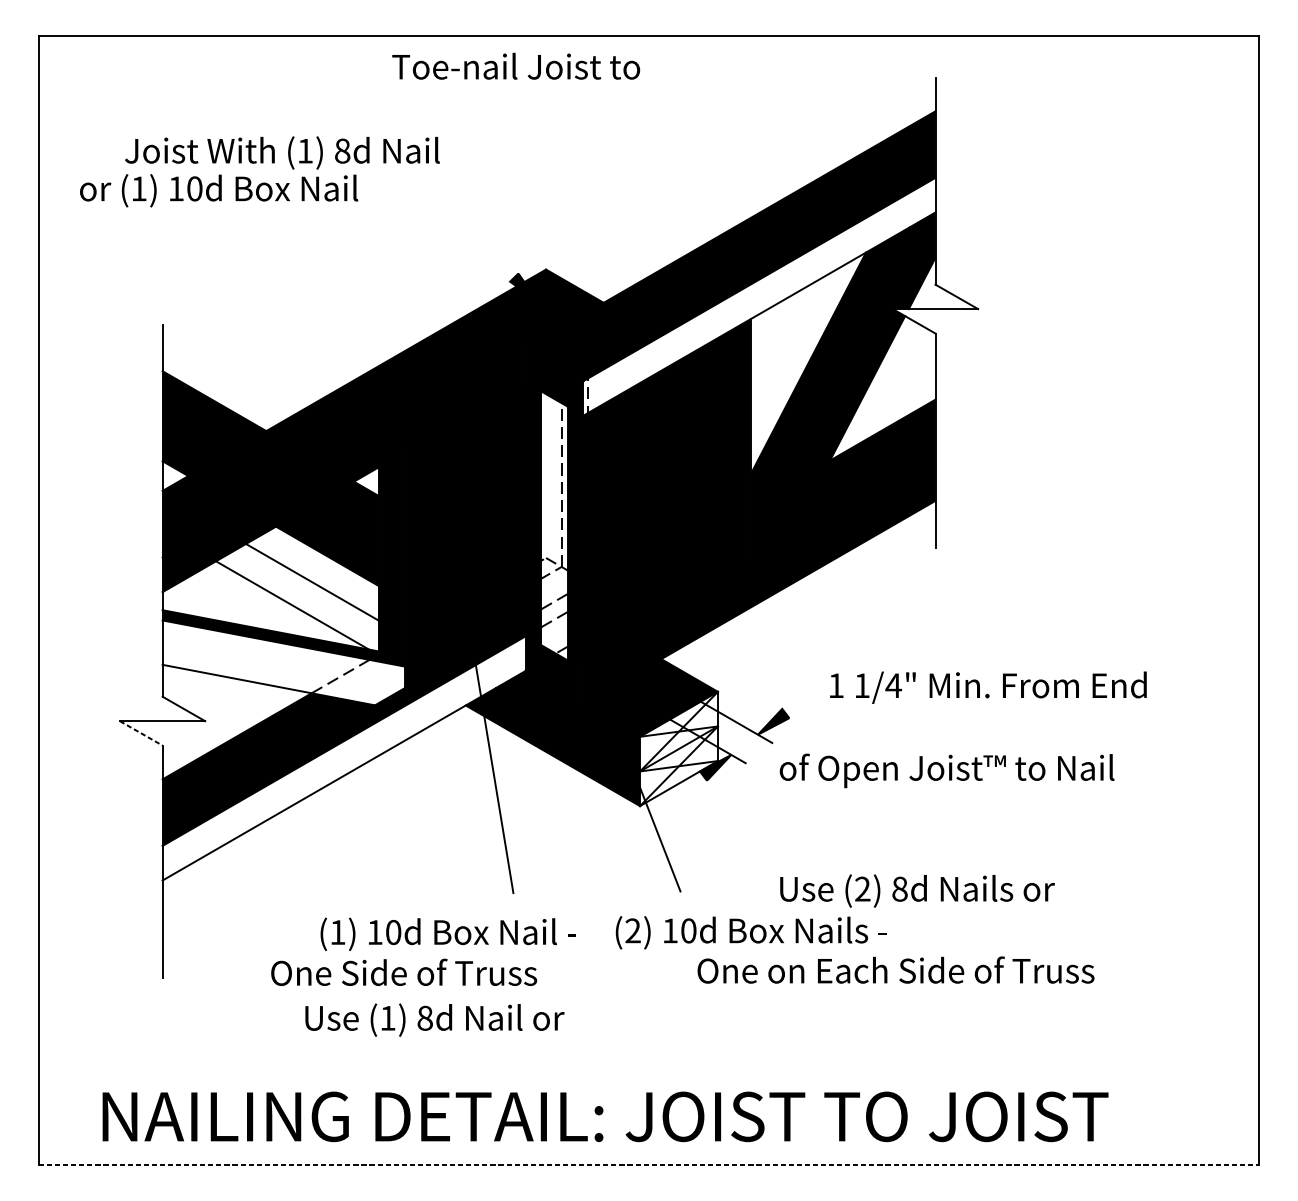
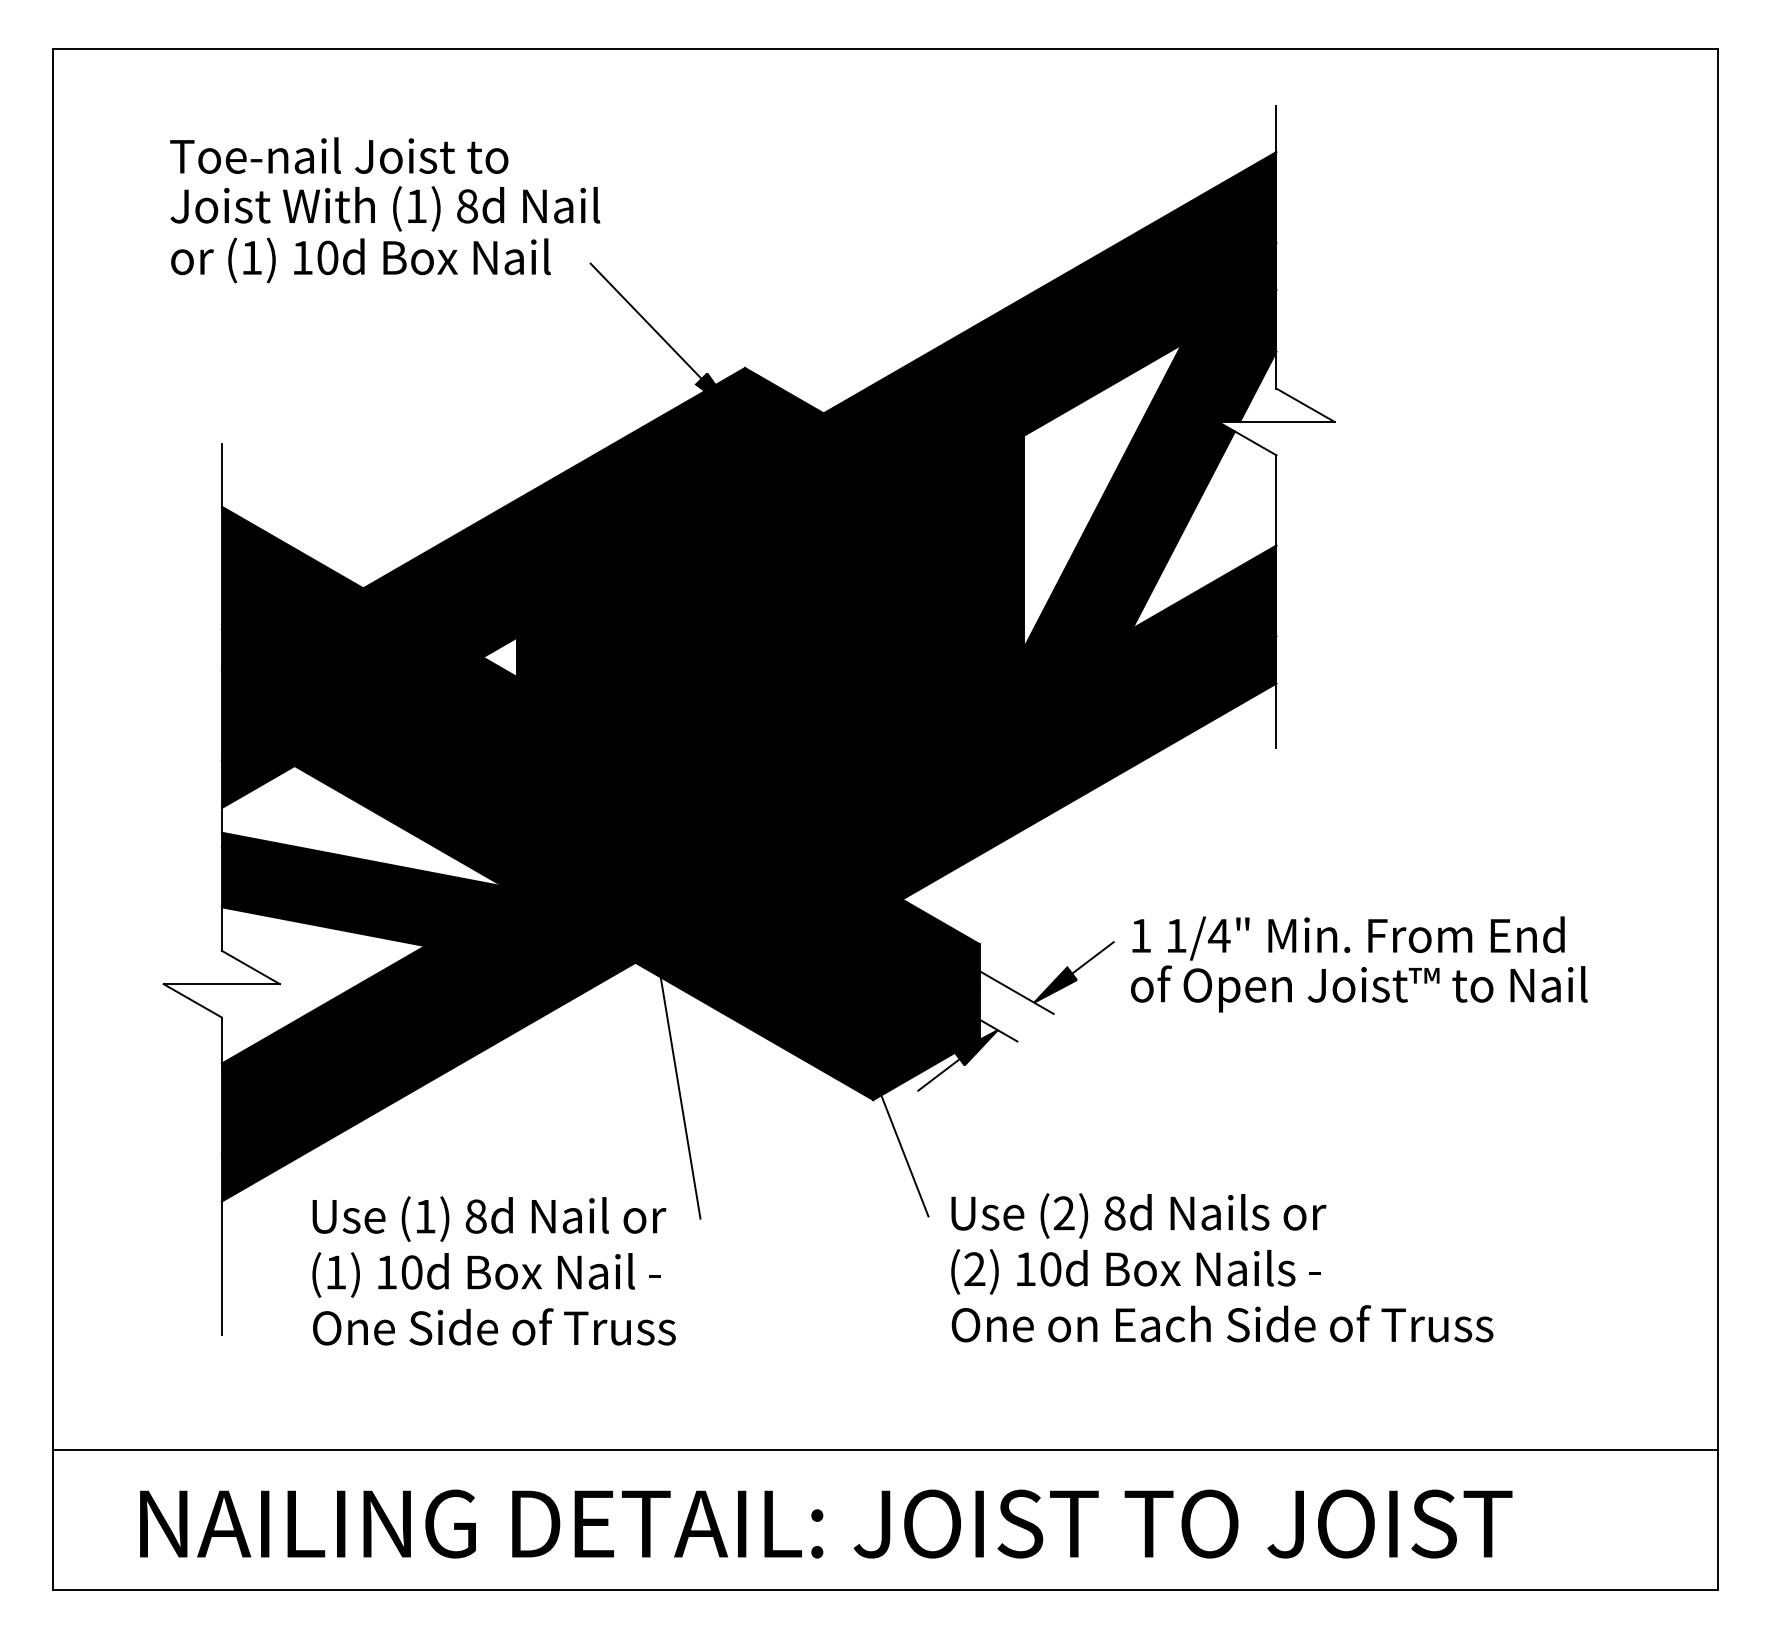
text: (516, 66) -> (339, 155), moved
text: (218, 190) -> (360, 260), moved
line: (473, 234) -> (645, 320), added
fill: (759, 296) -> (1036, 404), added
fill: (175, 475) -> (239, 649), added
fill: (554, 525) -> (756, 717), added
fill: (297, 588) -> (405, 803), added
fill: (284, 662) -> (387, 904), added
line: (800, 701) -> (1092, 957), added
line: (141, 733) -> (192, 1000), dashed -> solid
fill: (679, 749) -> (926, 1022), added
fill: (344, 758) -> (469, 1034), added
text: (947, 770) -> (1359, 988), moved
line: (687, 787) -> (938, 1074), added
text: (917, 890) -> (1138, 1215), moved
text: (750, 932) -> (1135, 1271), moved
text: (448, 933) -> (486, 1274), moved
text: (404, 972) -> (494, 1326), moved
text: (434, 1019) -> (489, 1218), moved
line: (649, 1062) -> (885, 1449), added
line: (649, 1164) -> (886, 1589), dashed -> solid

